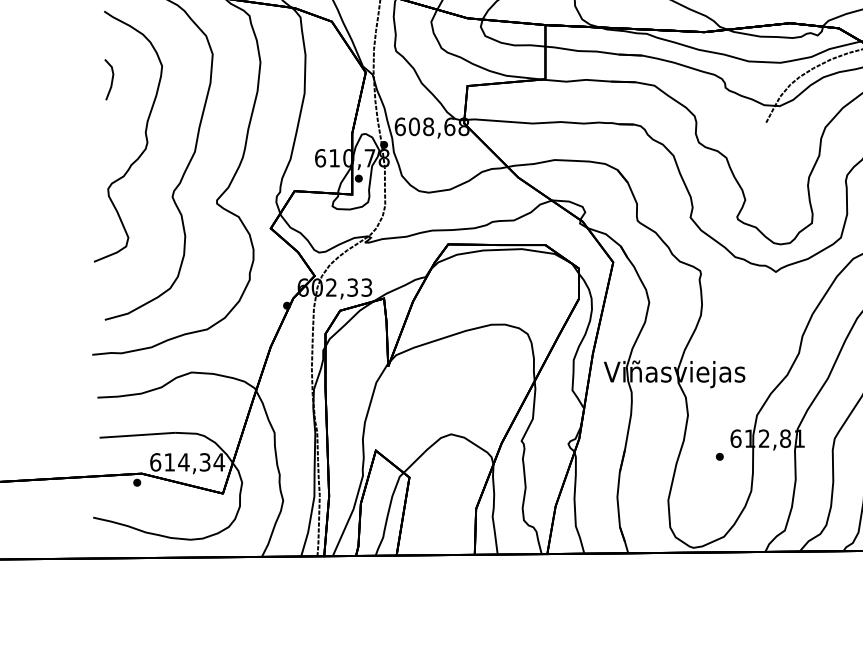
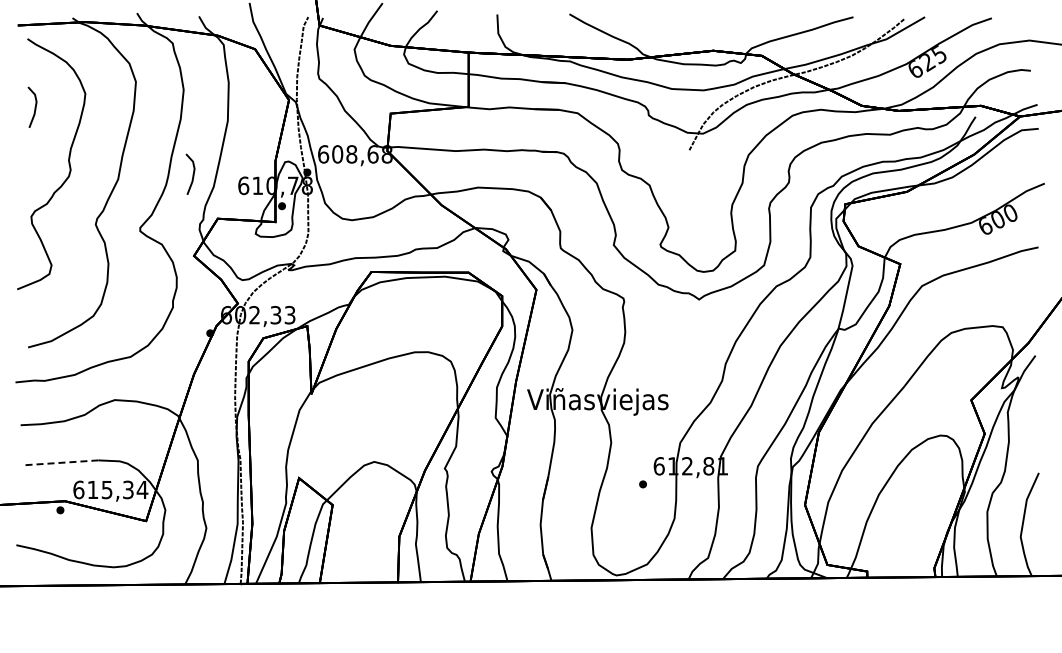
line: (269, 146) -> (192, 174), added
line: (137, 434) -> (60, 462), solid -> dashed
text: (183, 462) -> (106, 490), 614,34 -> 615,34

